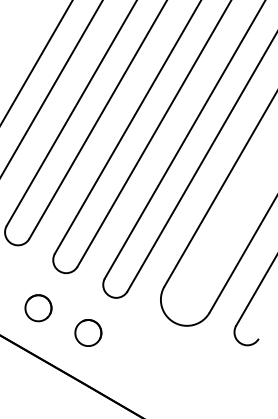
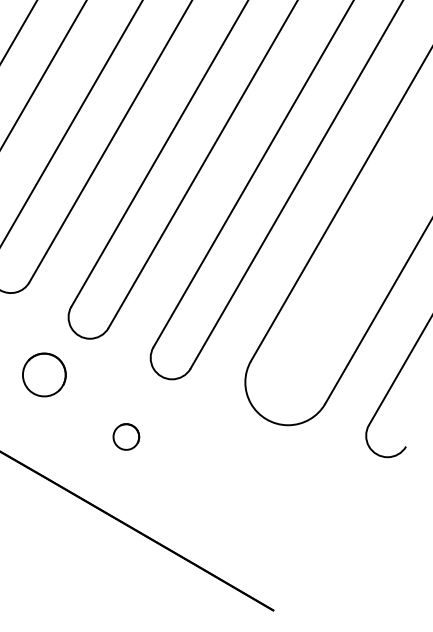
part: (38, 308) -> (44, 375), moved
part: (88, 332) -> (126, 436), size x0.6

